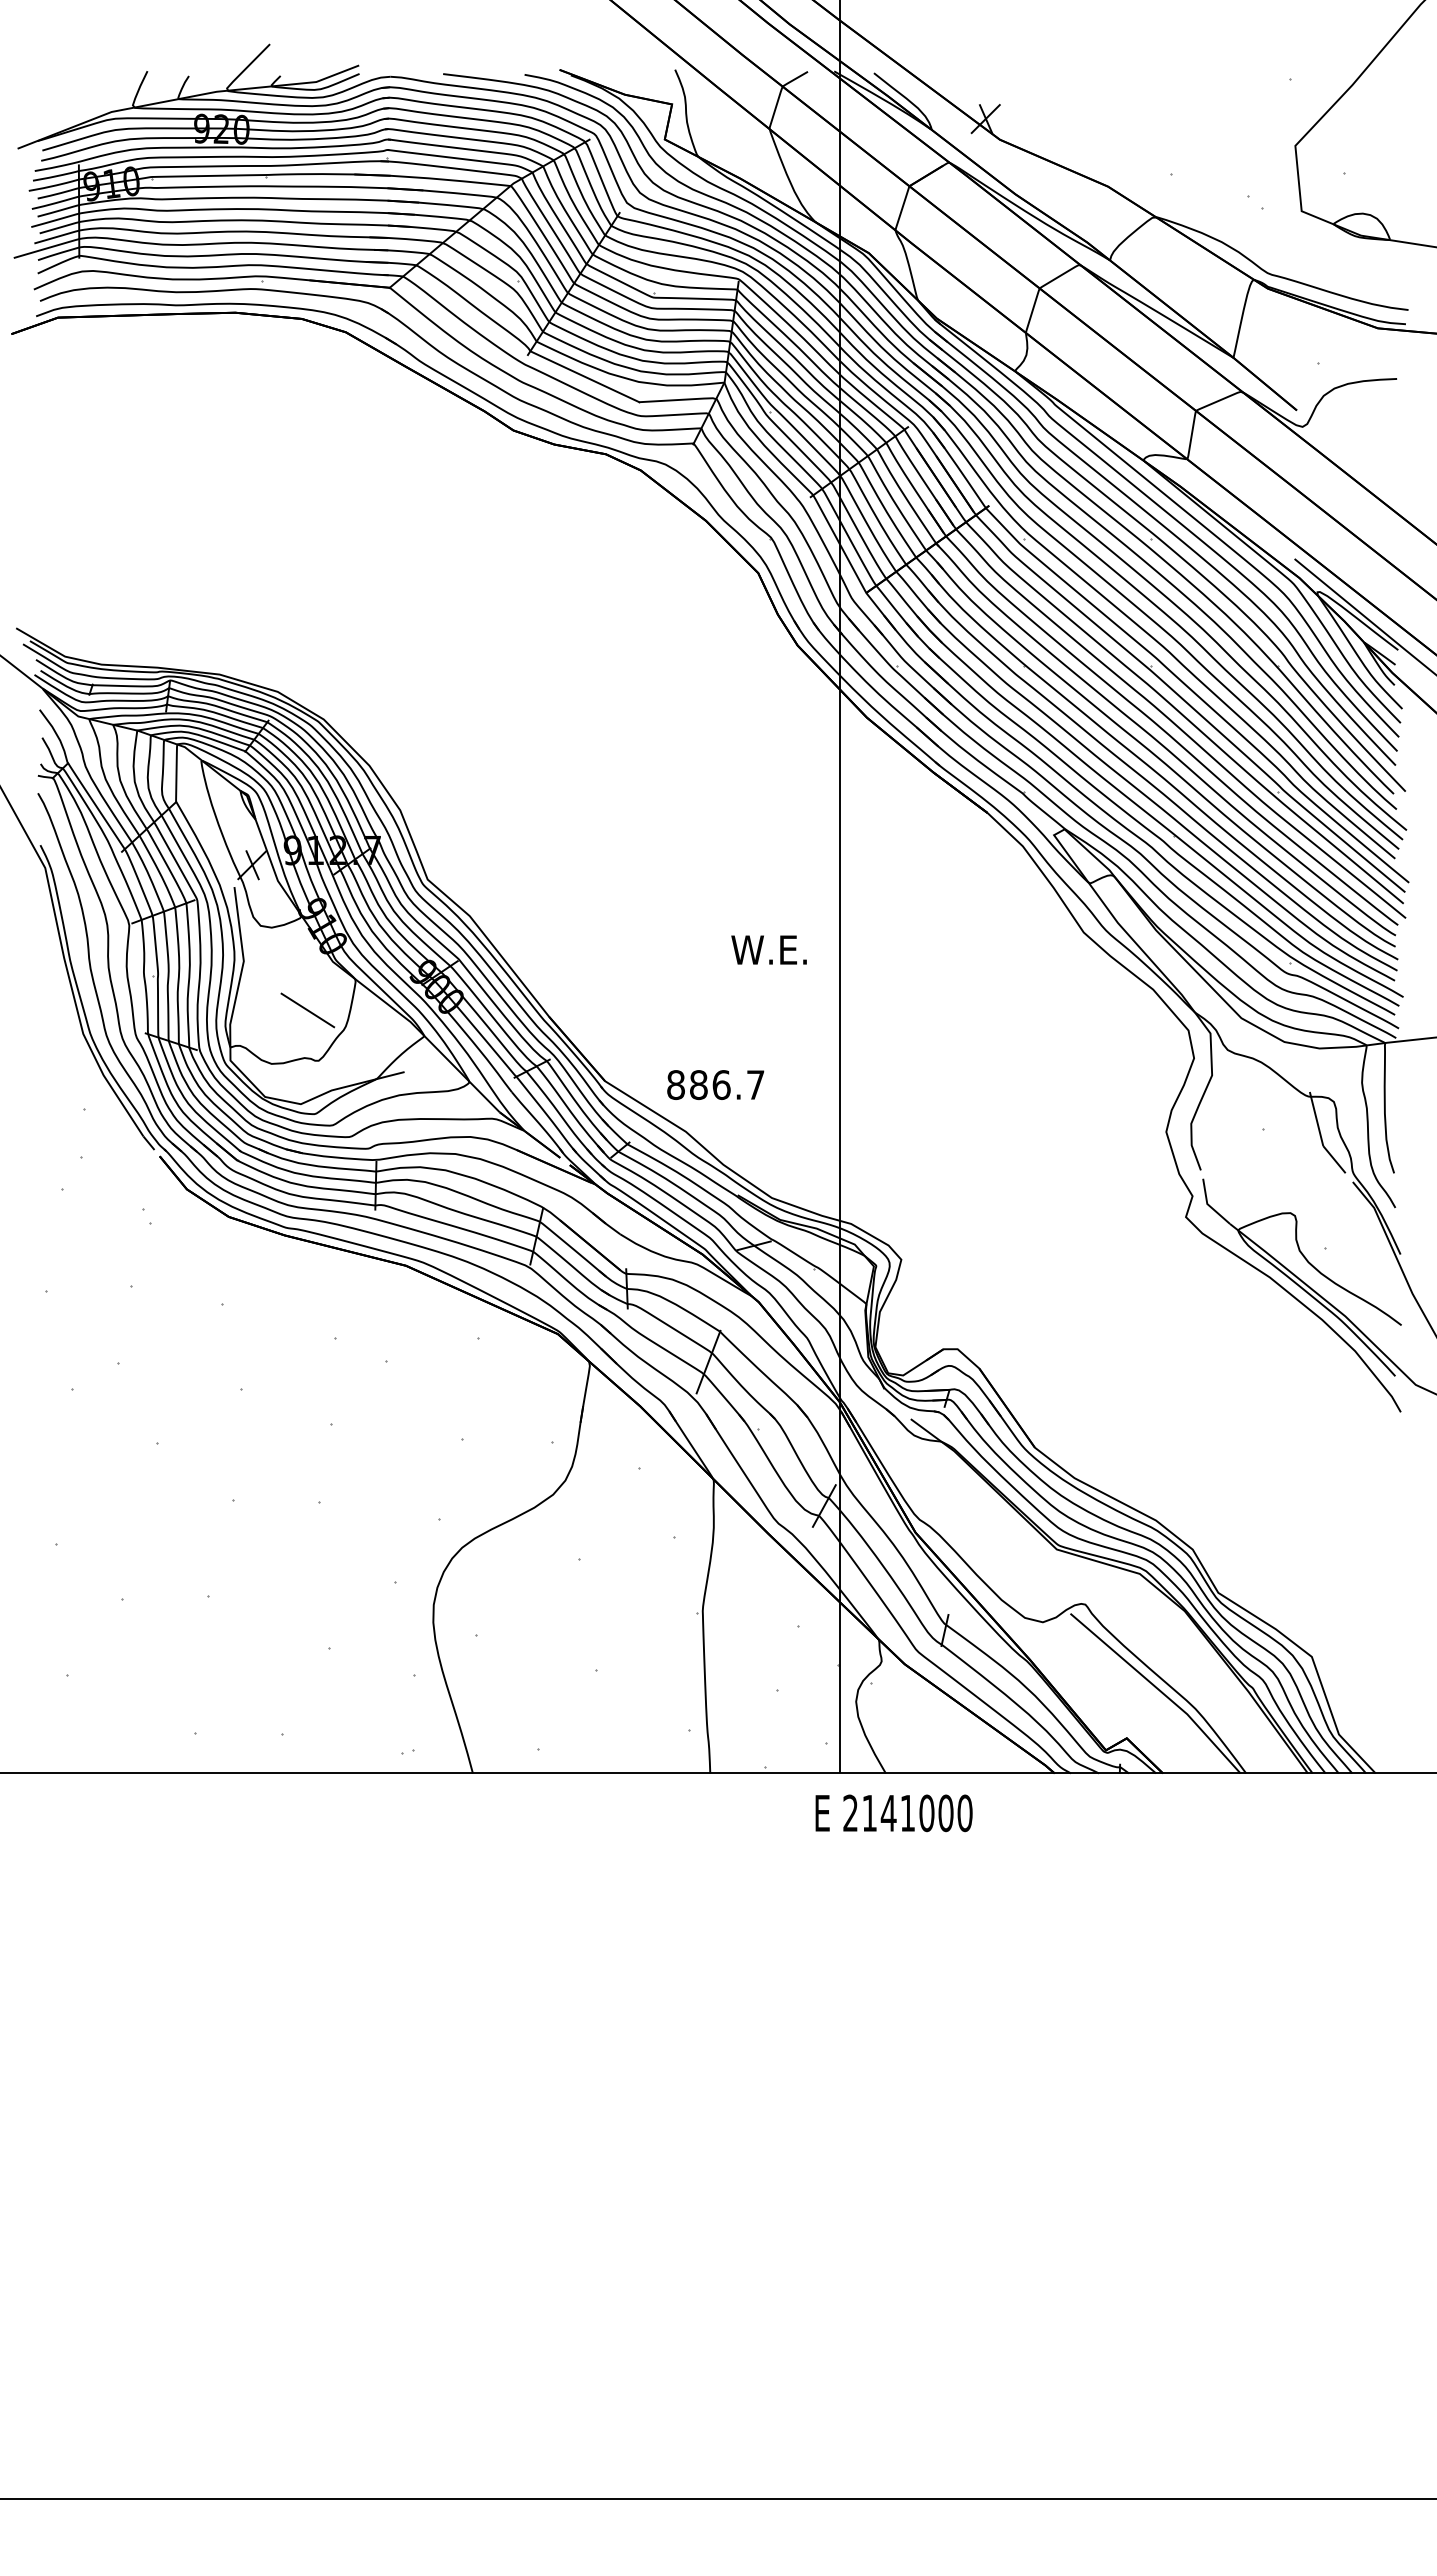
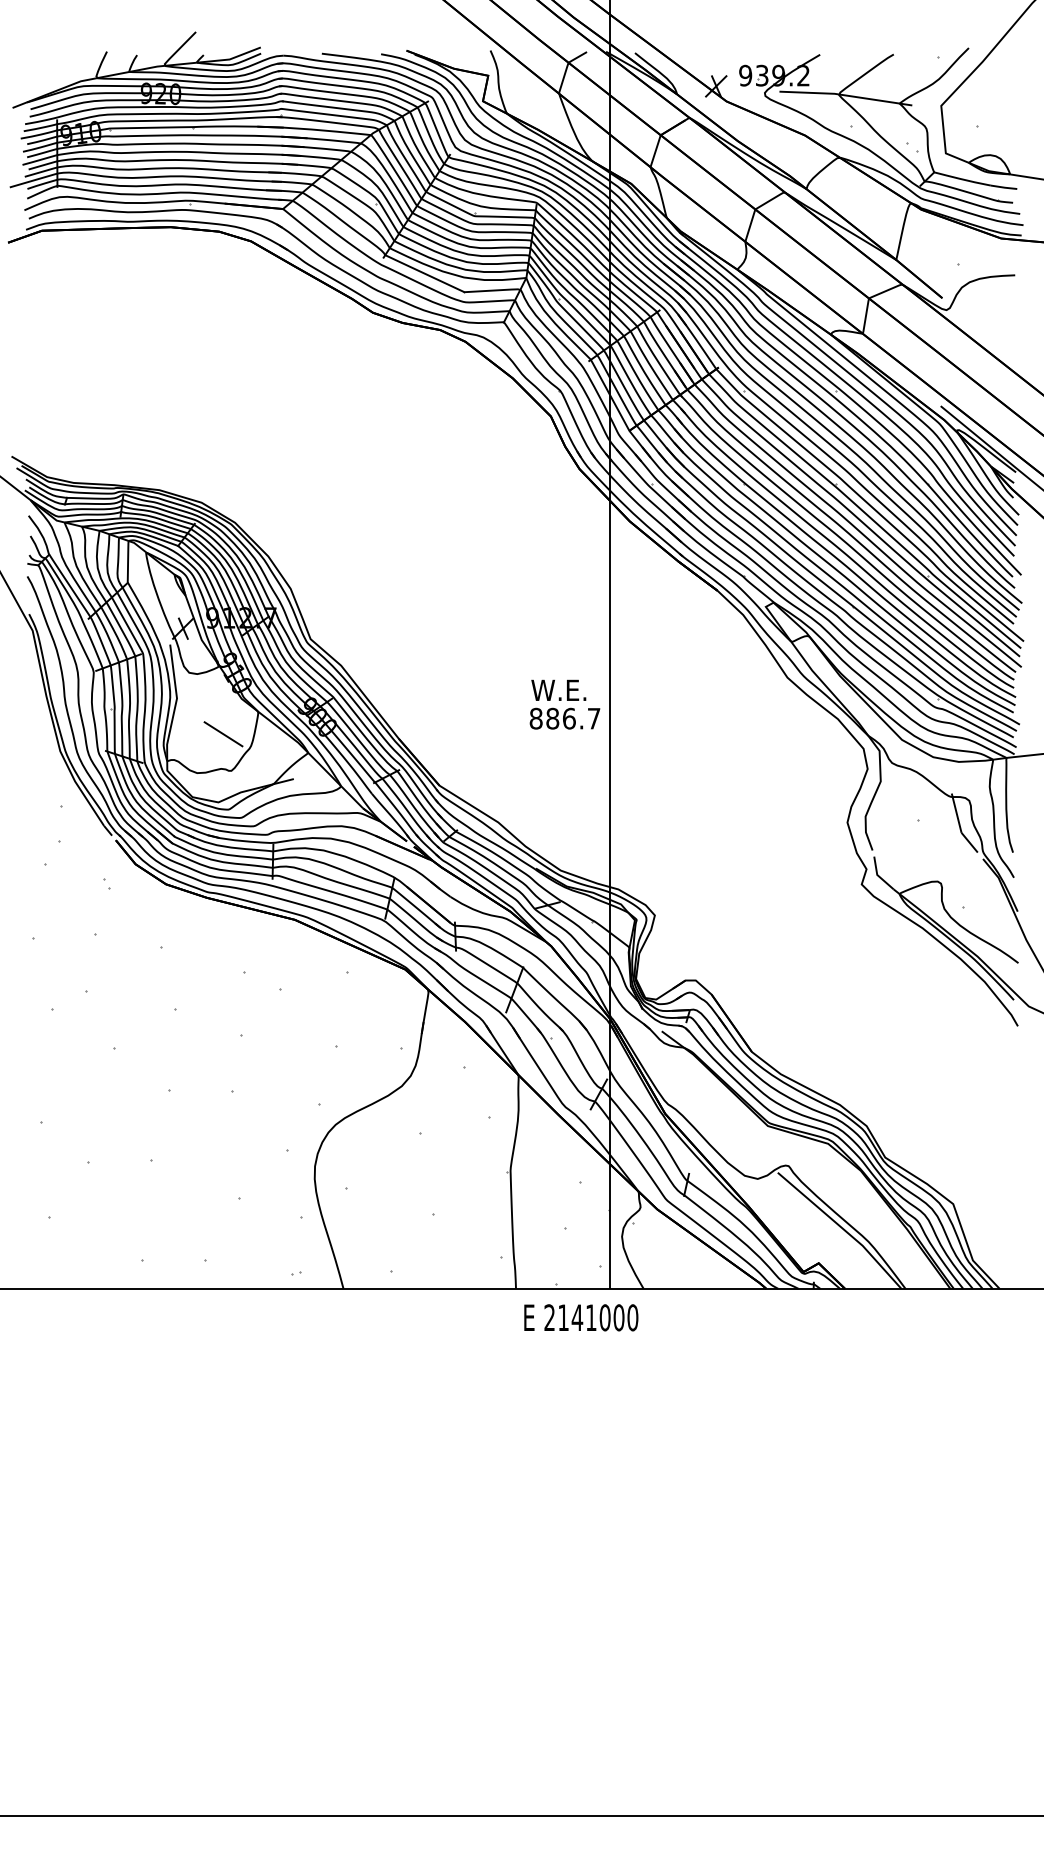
part: (1210, 180) -> (879, 131), added
text: (715, 1084) -> (564, 718), moved
text: (893, 1813) -> (580, 1317), moved

